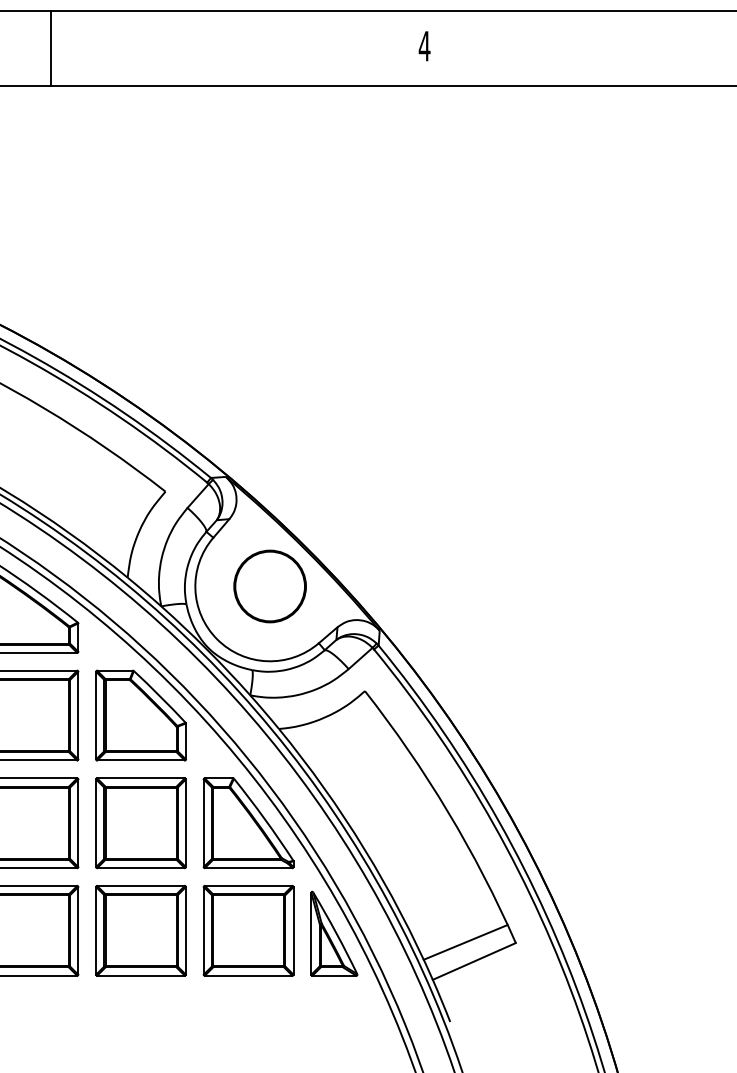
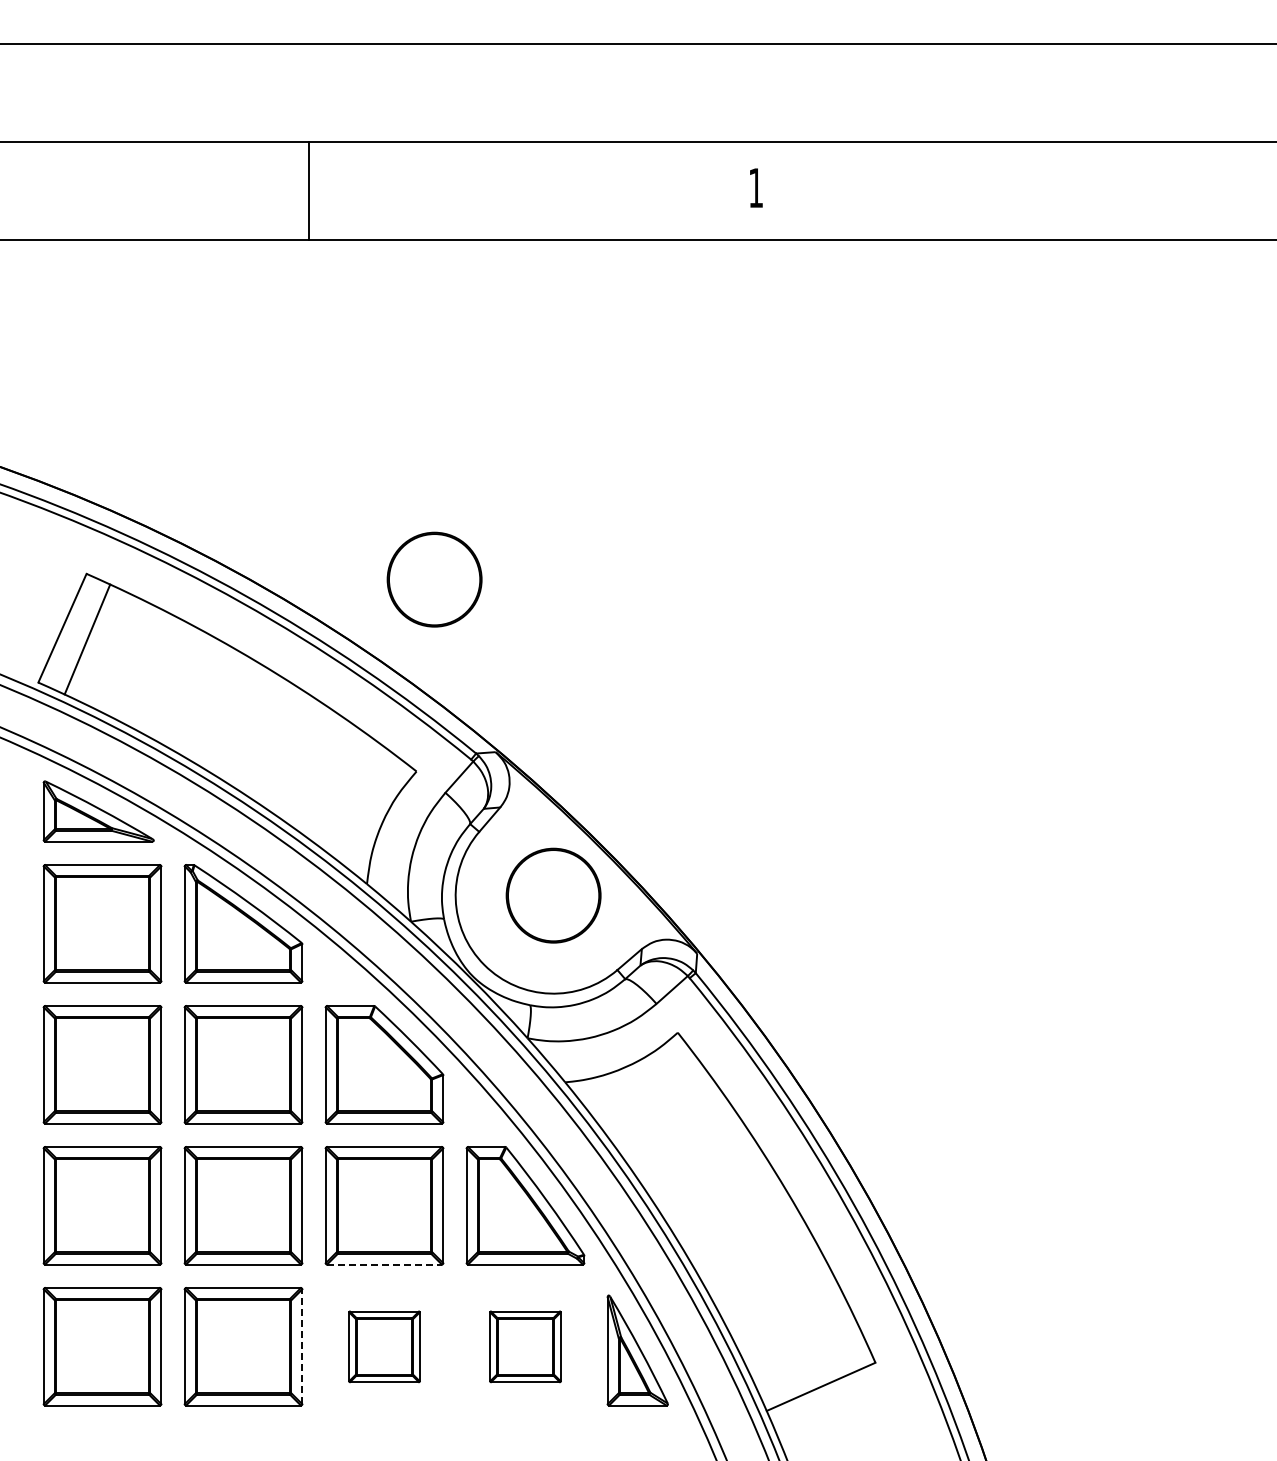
text: (424, 45) -> (755, 187), 4 -> 1
line: (50, 48) -> (309, 190), moved
part: (179, 345) -> (434, 579), added
line: (141, 868) -> (385, 1264), solid -> dashed
line: (78, 930) -> (302, 1346), solid -> dashed
part: (141, 930) -> (384, 1346), size x0.6
part: (248, 930) -> (525, 1346), size x0.6
line: (465, 942) -> (809, 1361), removed

